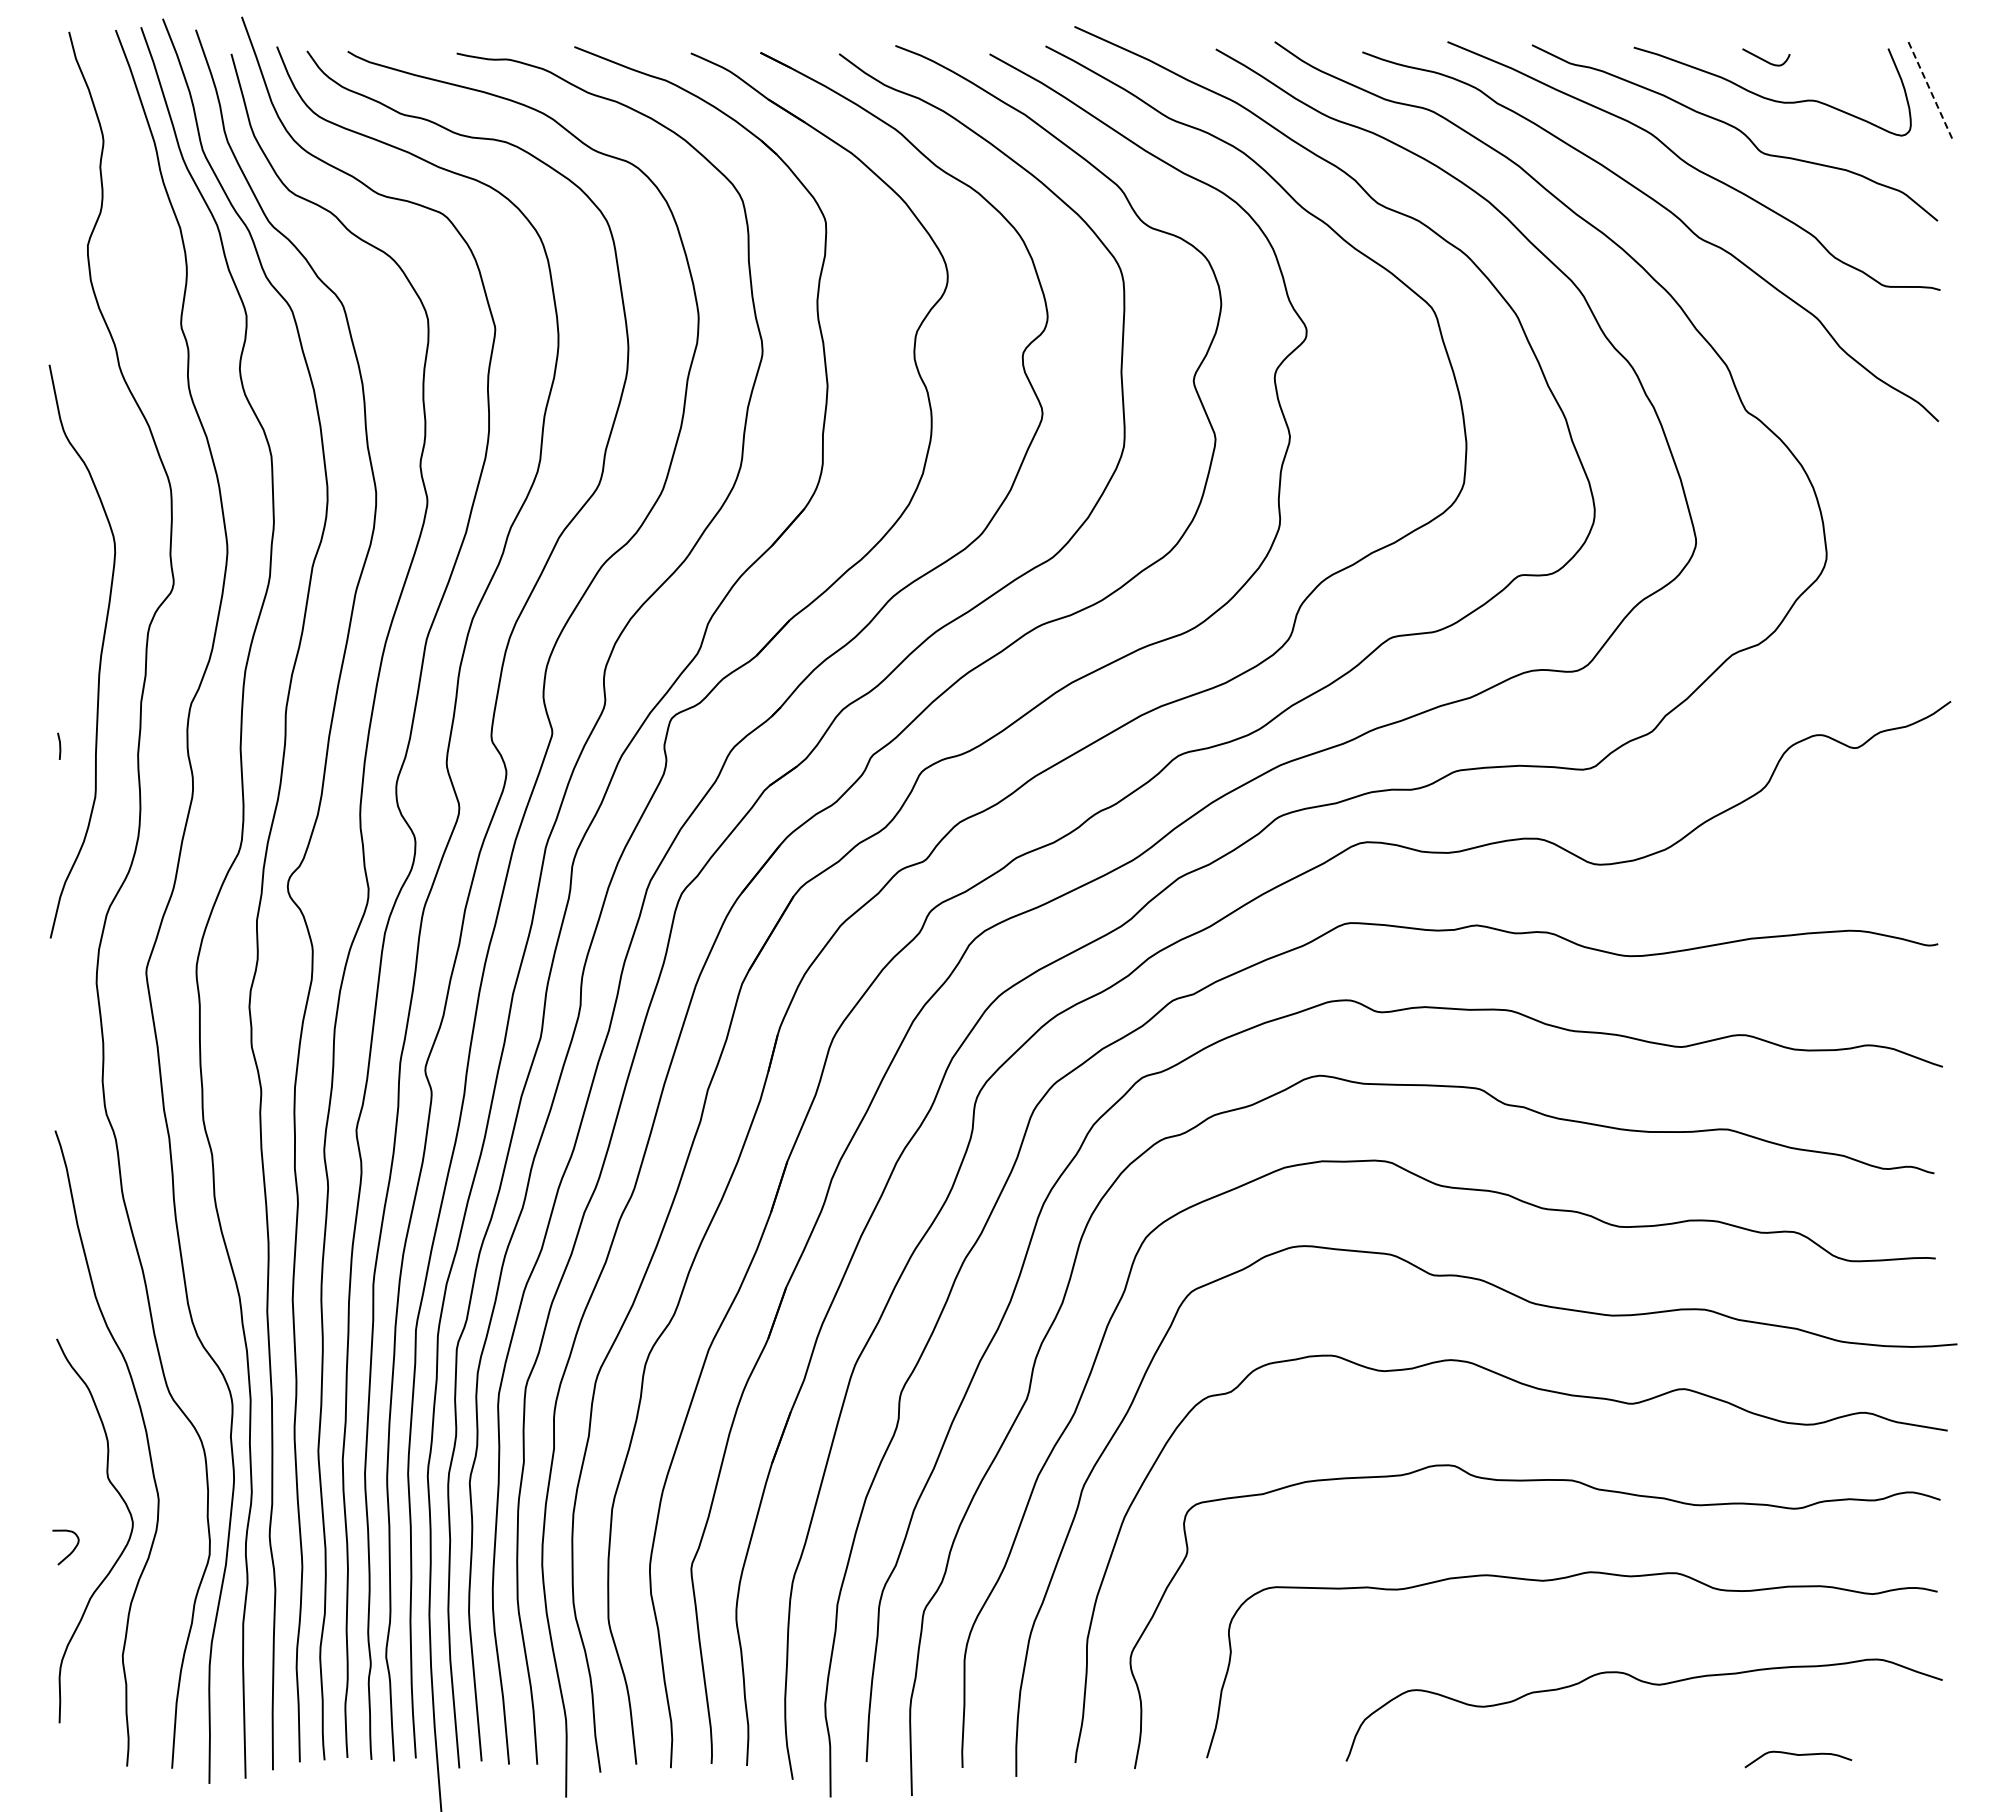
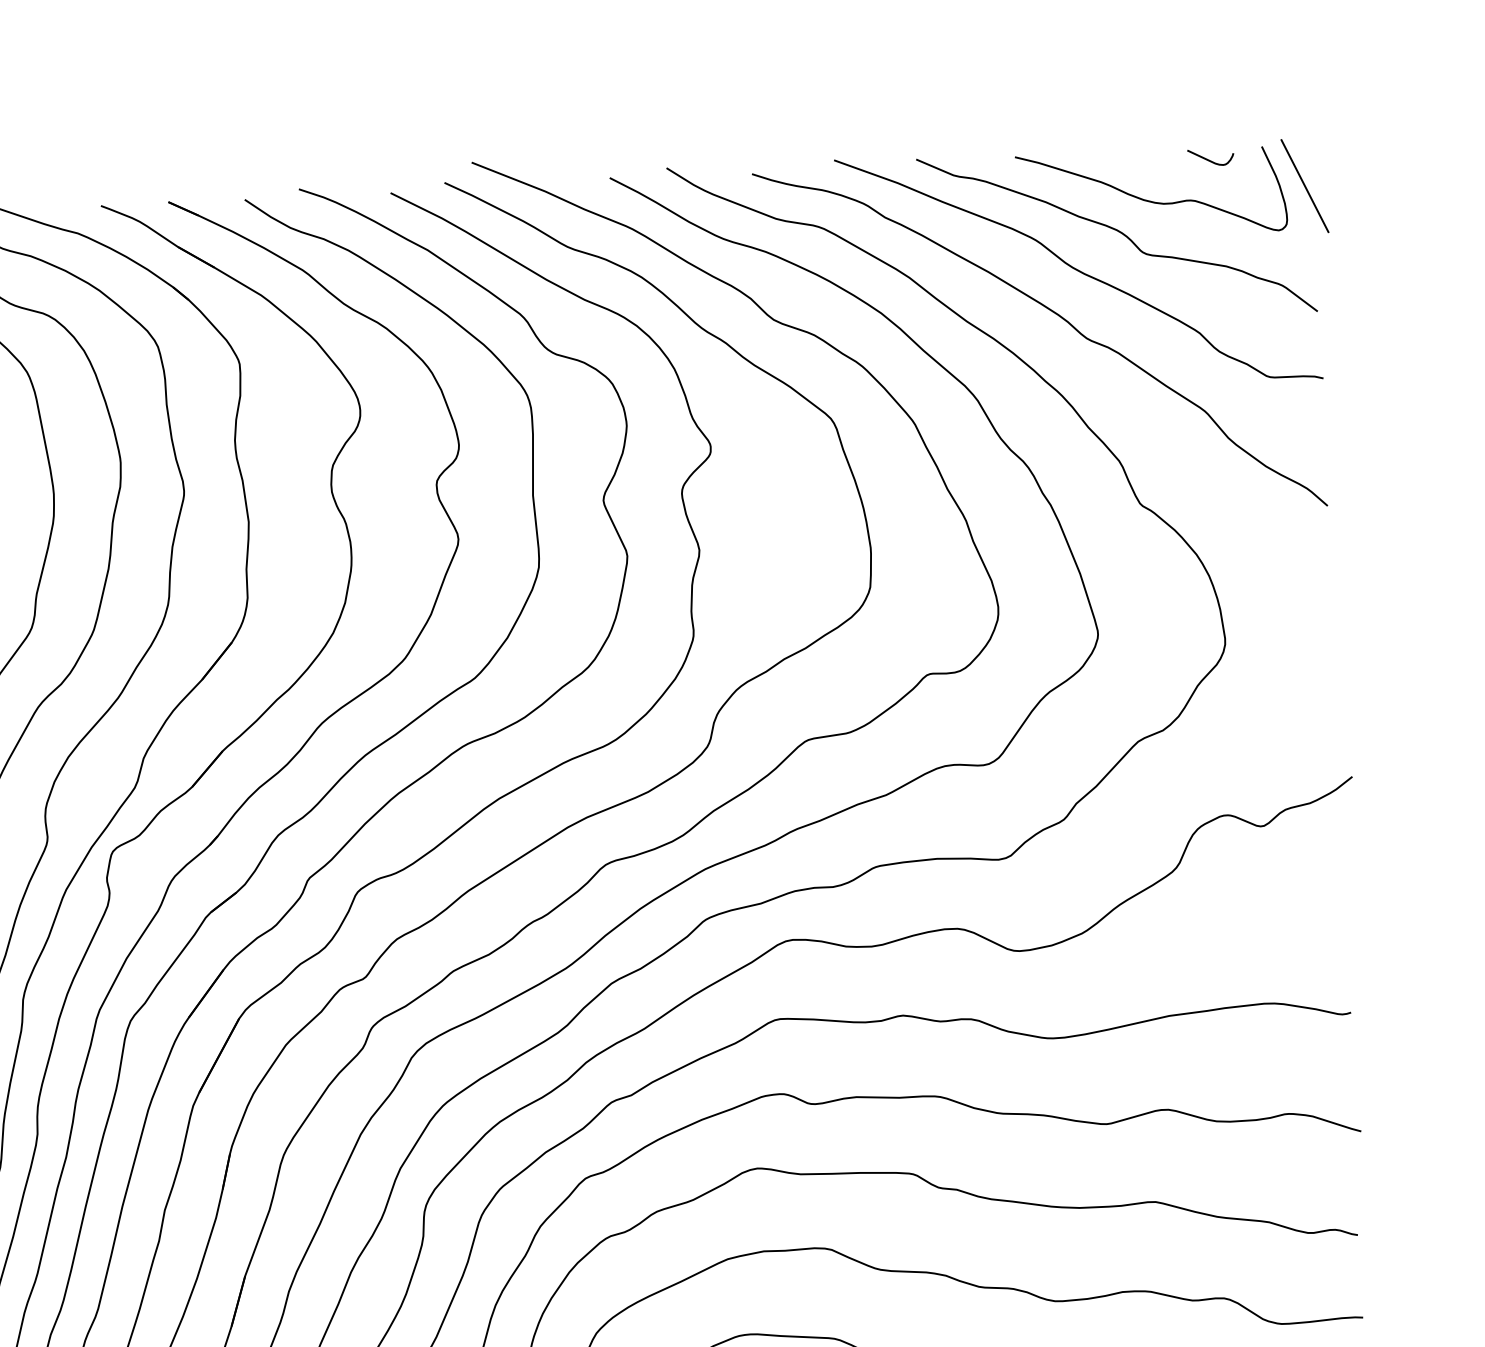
curve: (1764, 59) -> (1209, 159), moved
line: (1931, 91) -> (1305, 186), dashed -> solid

